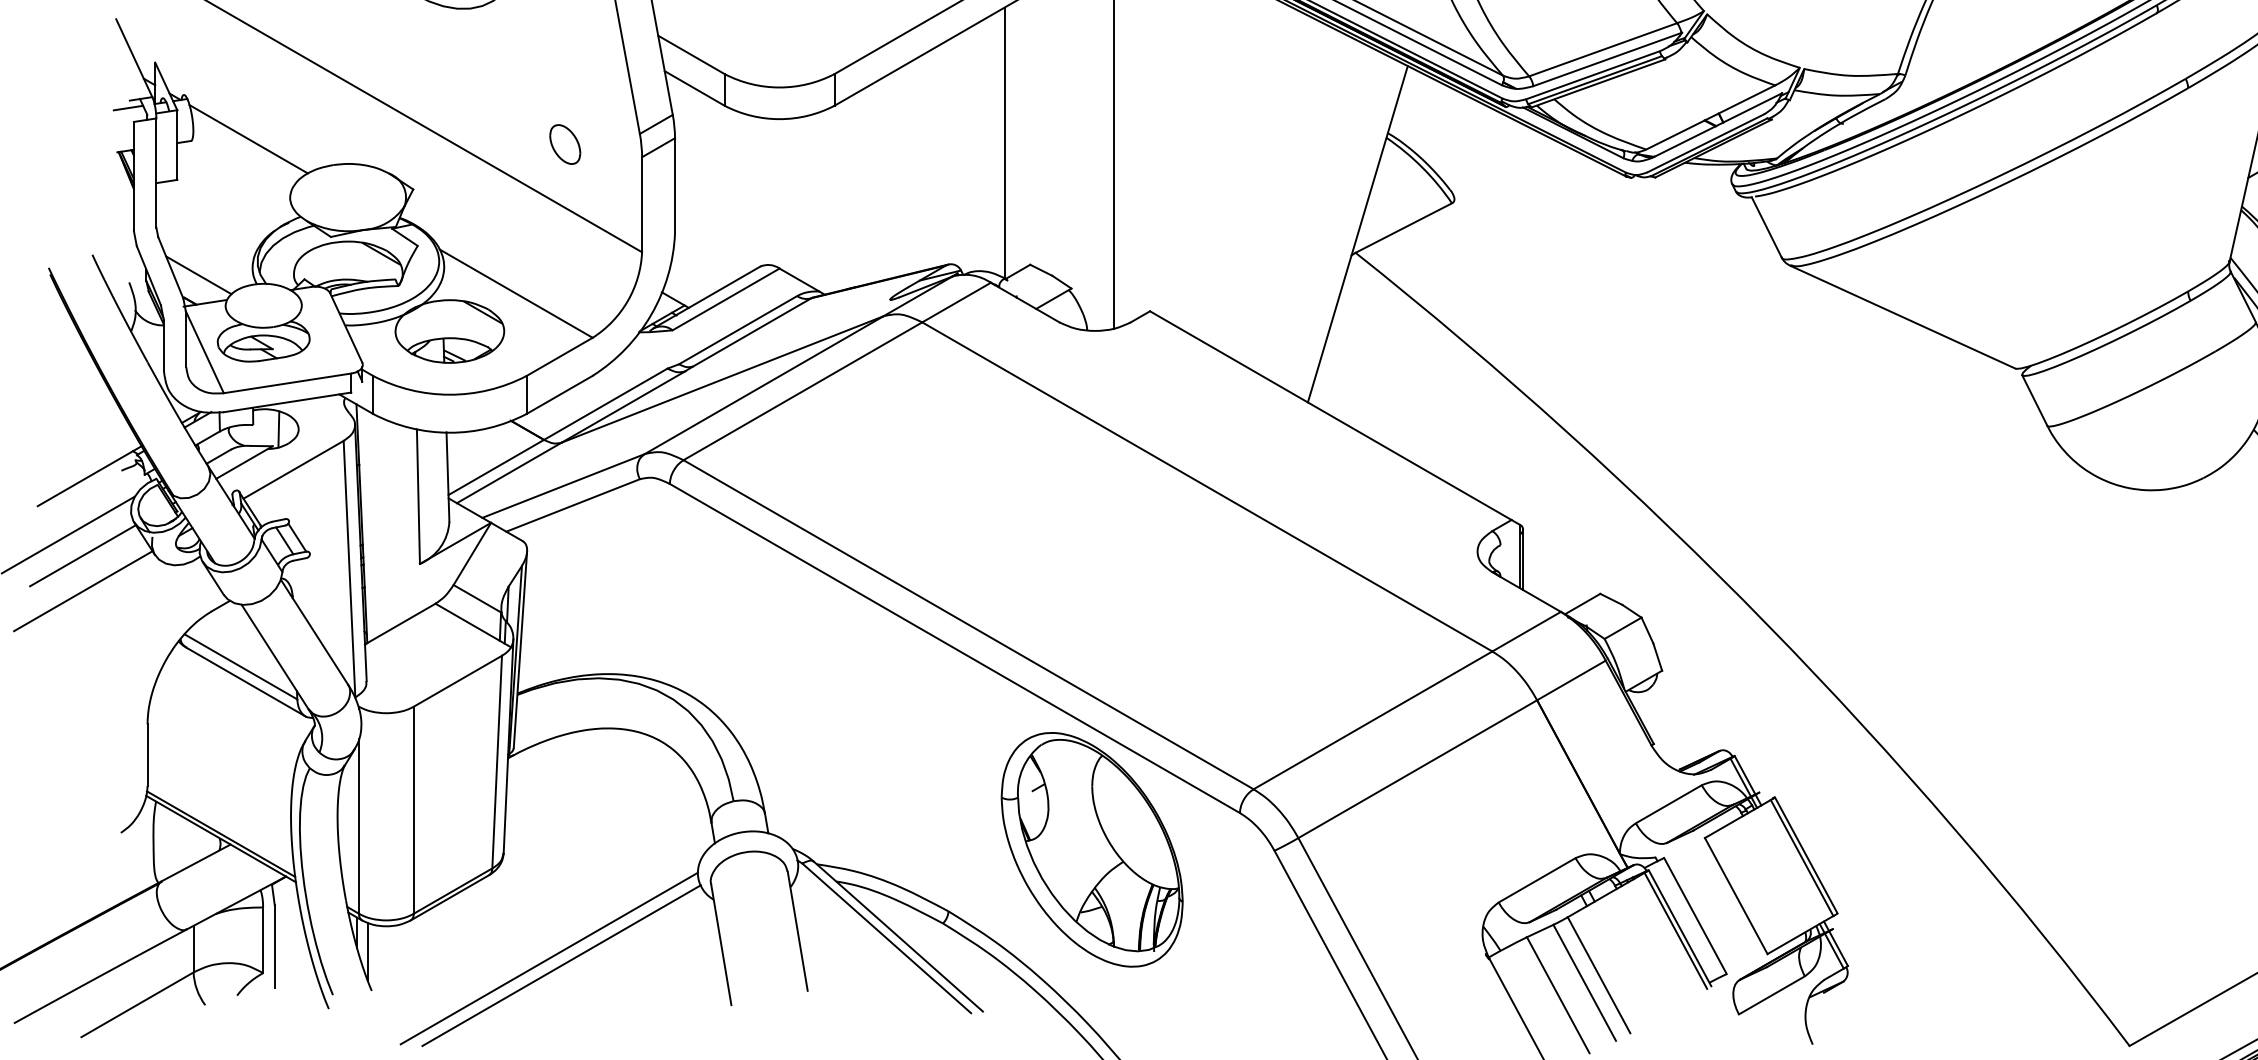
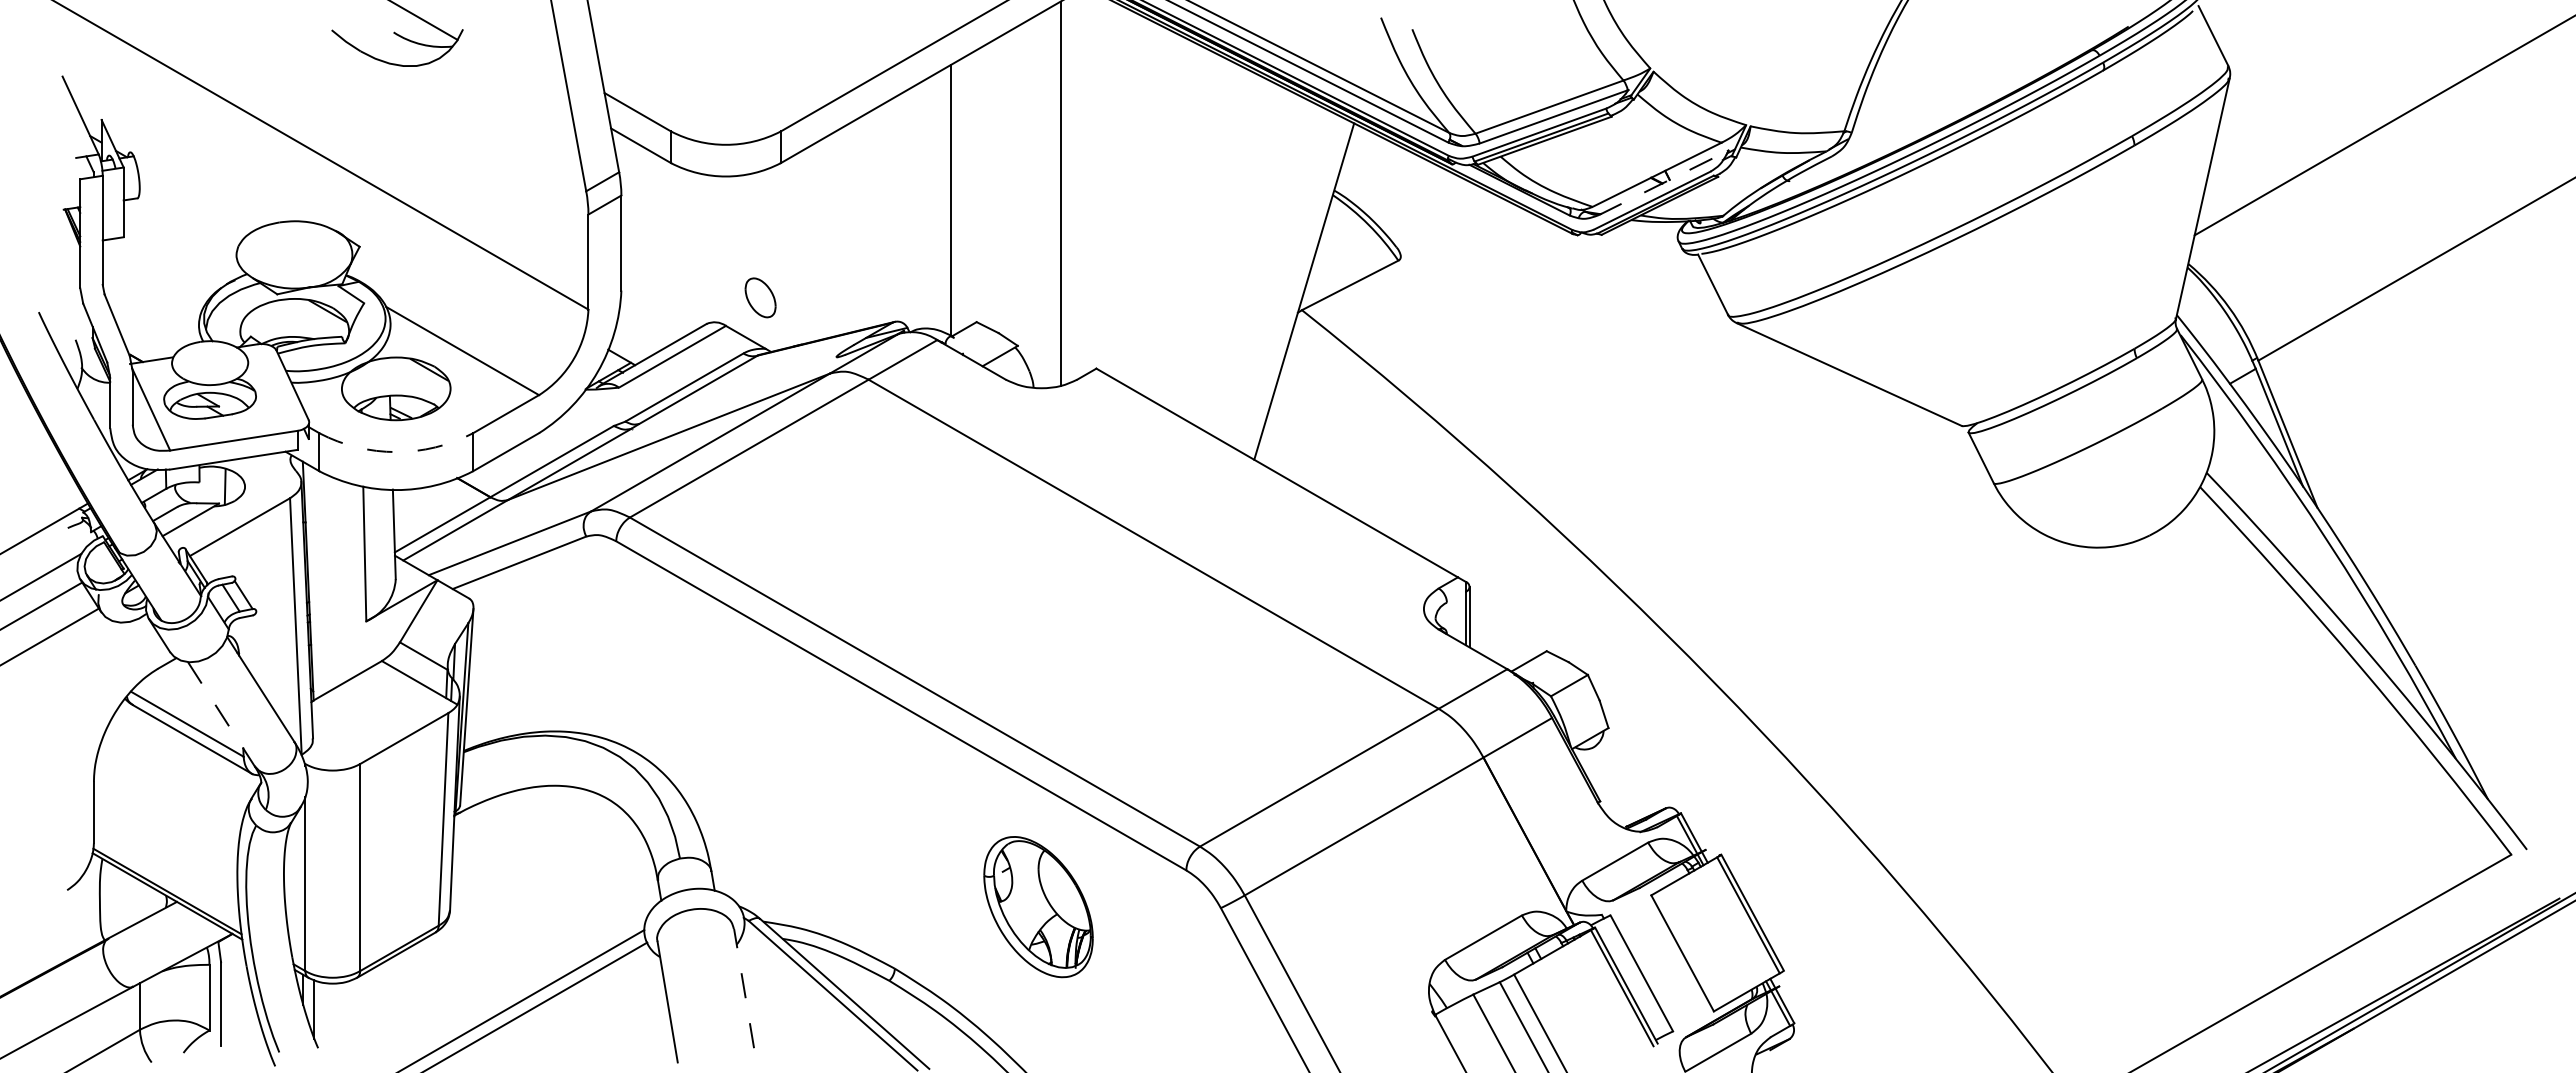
line: (128, 108) -> (74, 165), removed
line: (1717, 125) -> (1663, 182), solid -> dashed
line: (248, 139) -> (194, 196), removed
part: (565, 144) -> (760, 297), moved
line: (198, 275) -> (144, 332), removed
arc: (450, 395) -> (396, 452), solid -> dashed
line: (275, 658) -> (221, 715), solid -> dashed
part: (1092, 849) -> (1038, 906), size x0.6
line: (798, 931) -> (744, 988), solid -> dashed

